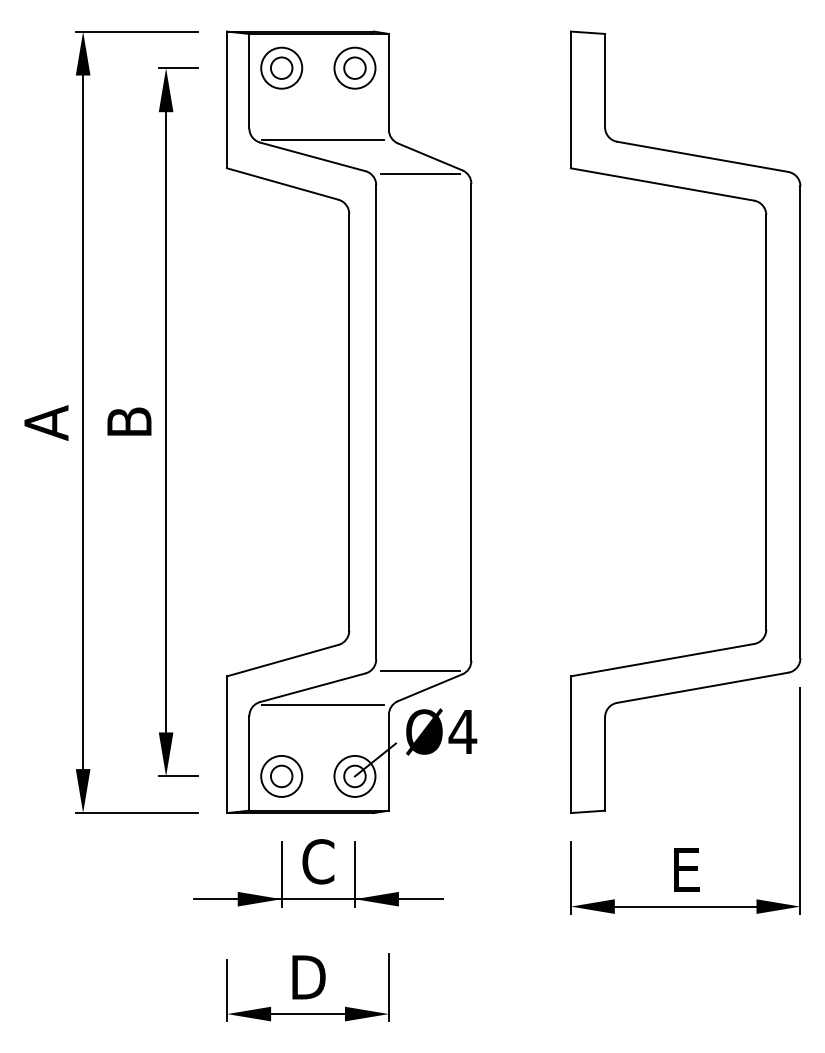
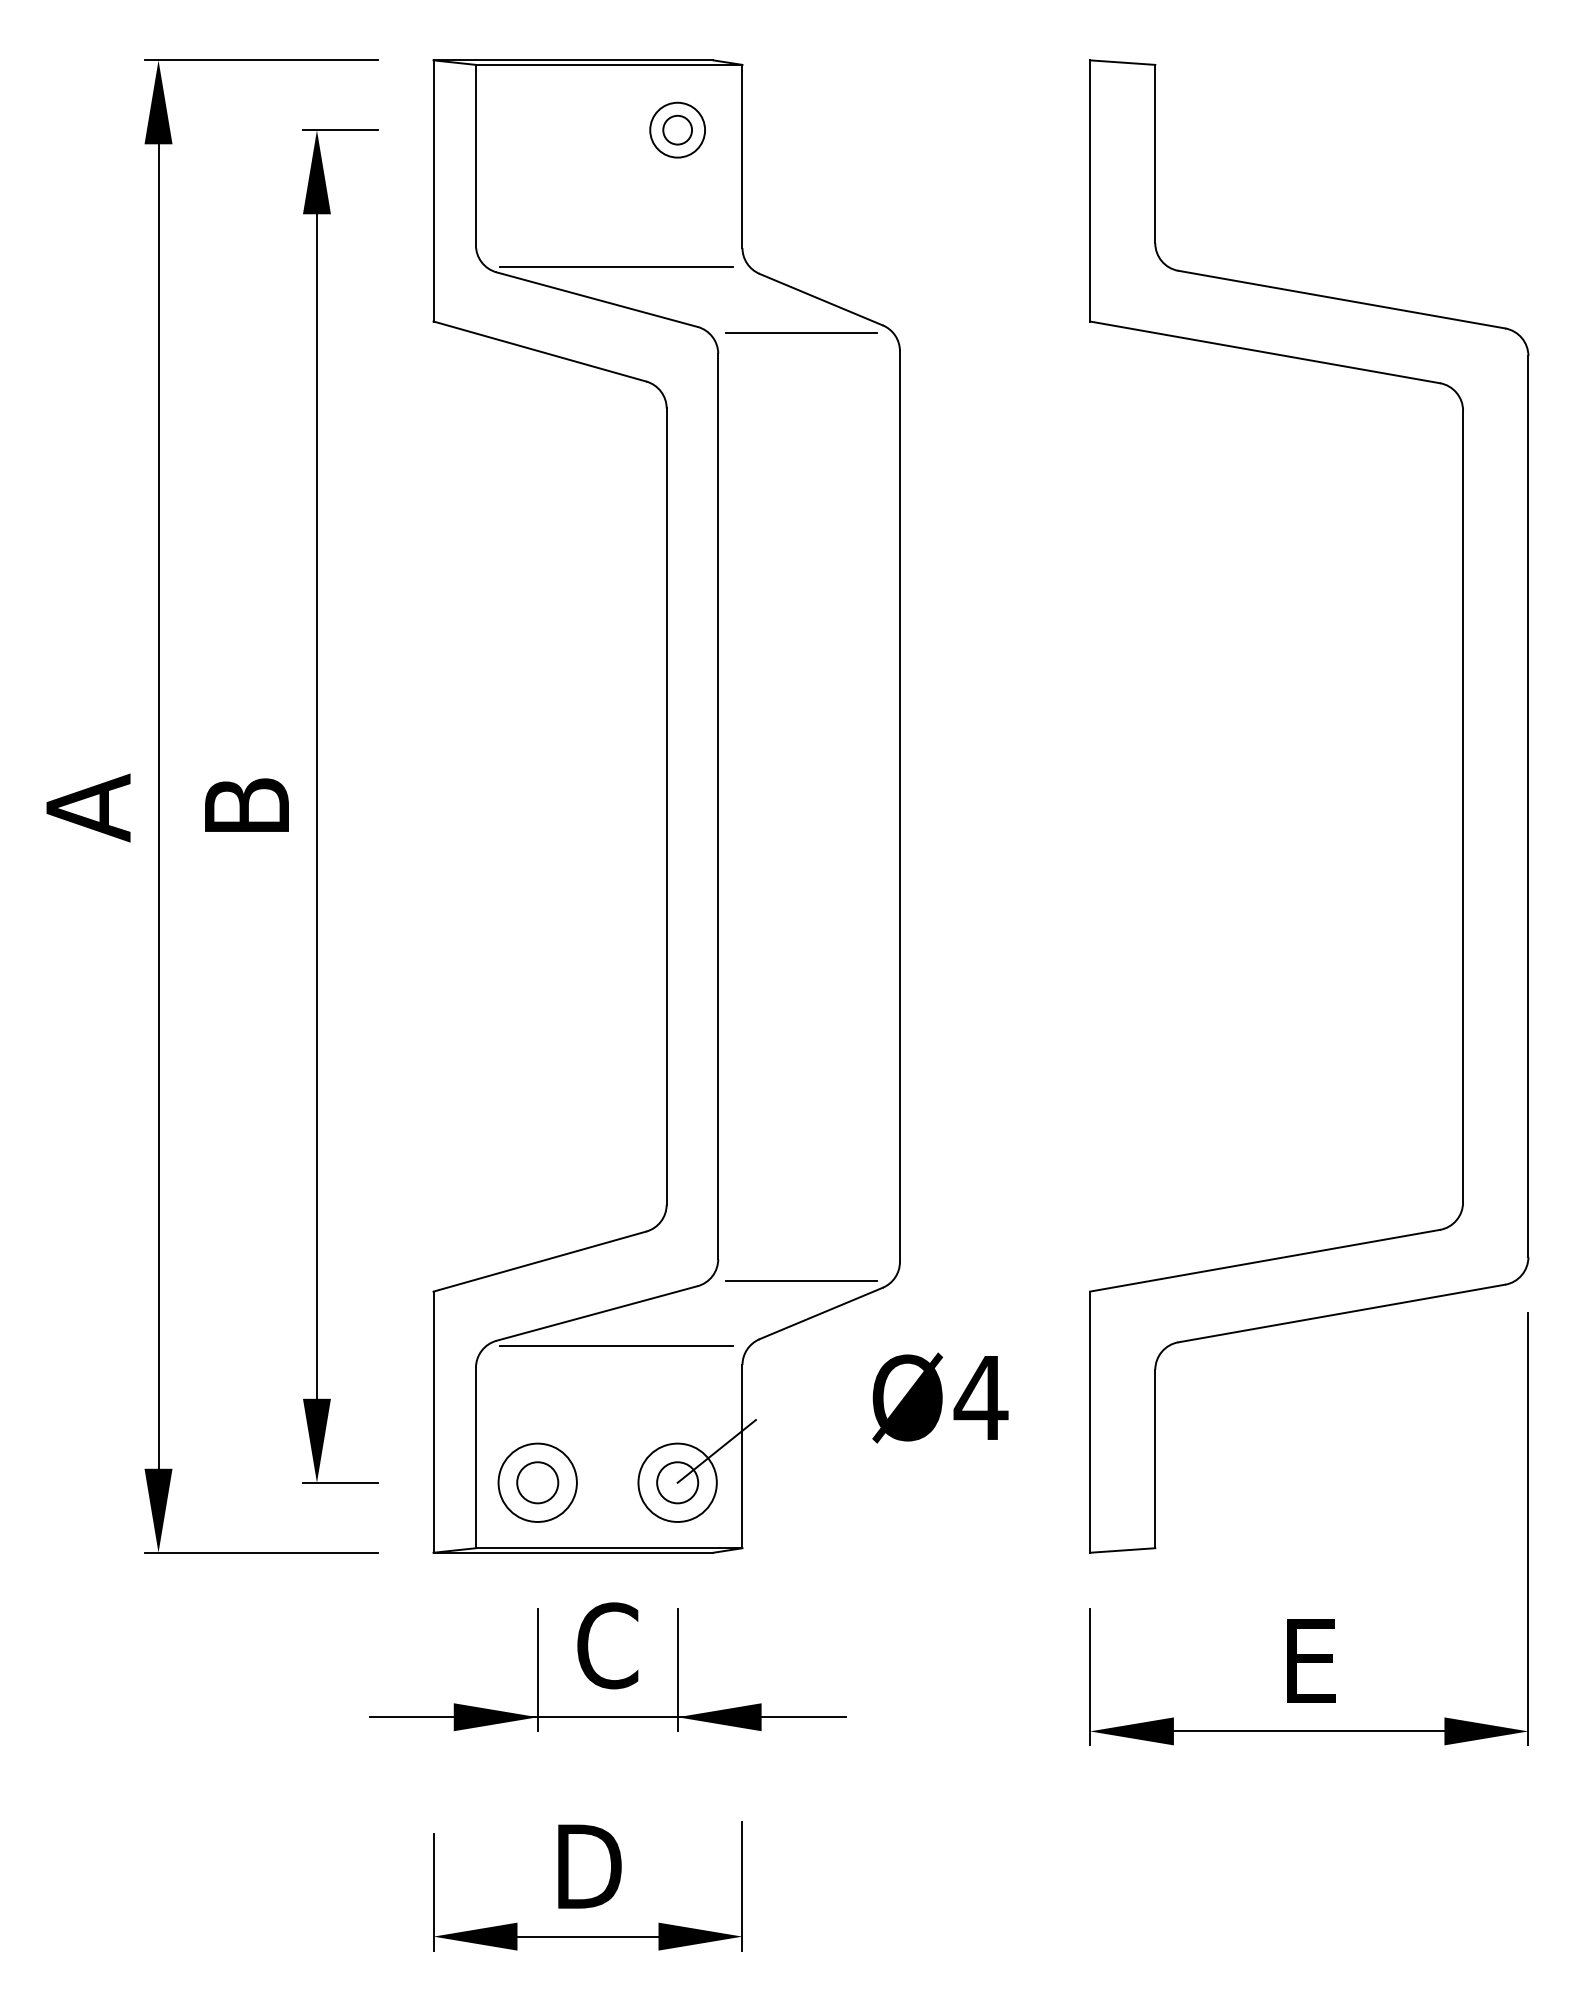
part: (281, 67) -> (537, 128), removed
part: (354, 67) -> (676, 128), size x0.7
text: (441, 731) -> (940, 1396), moved

